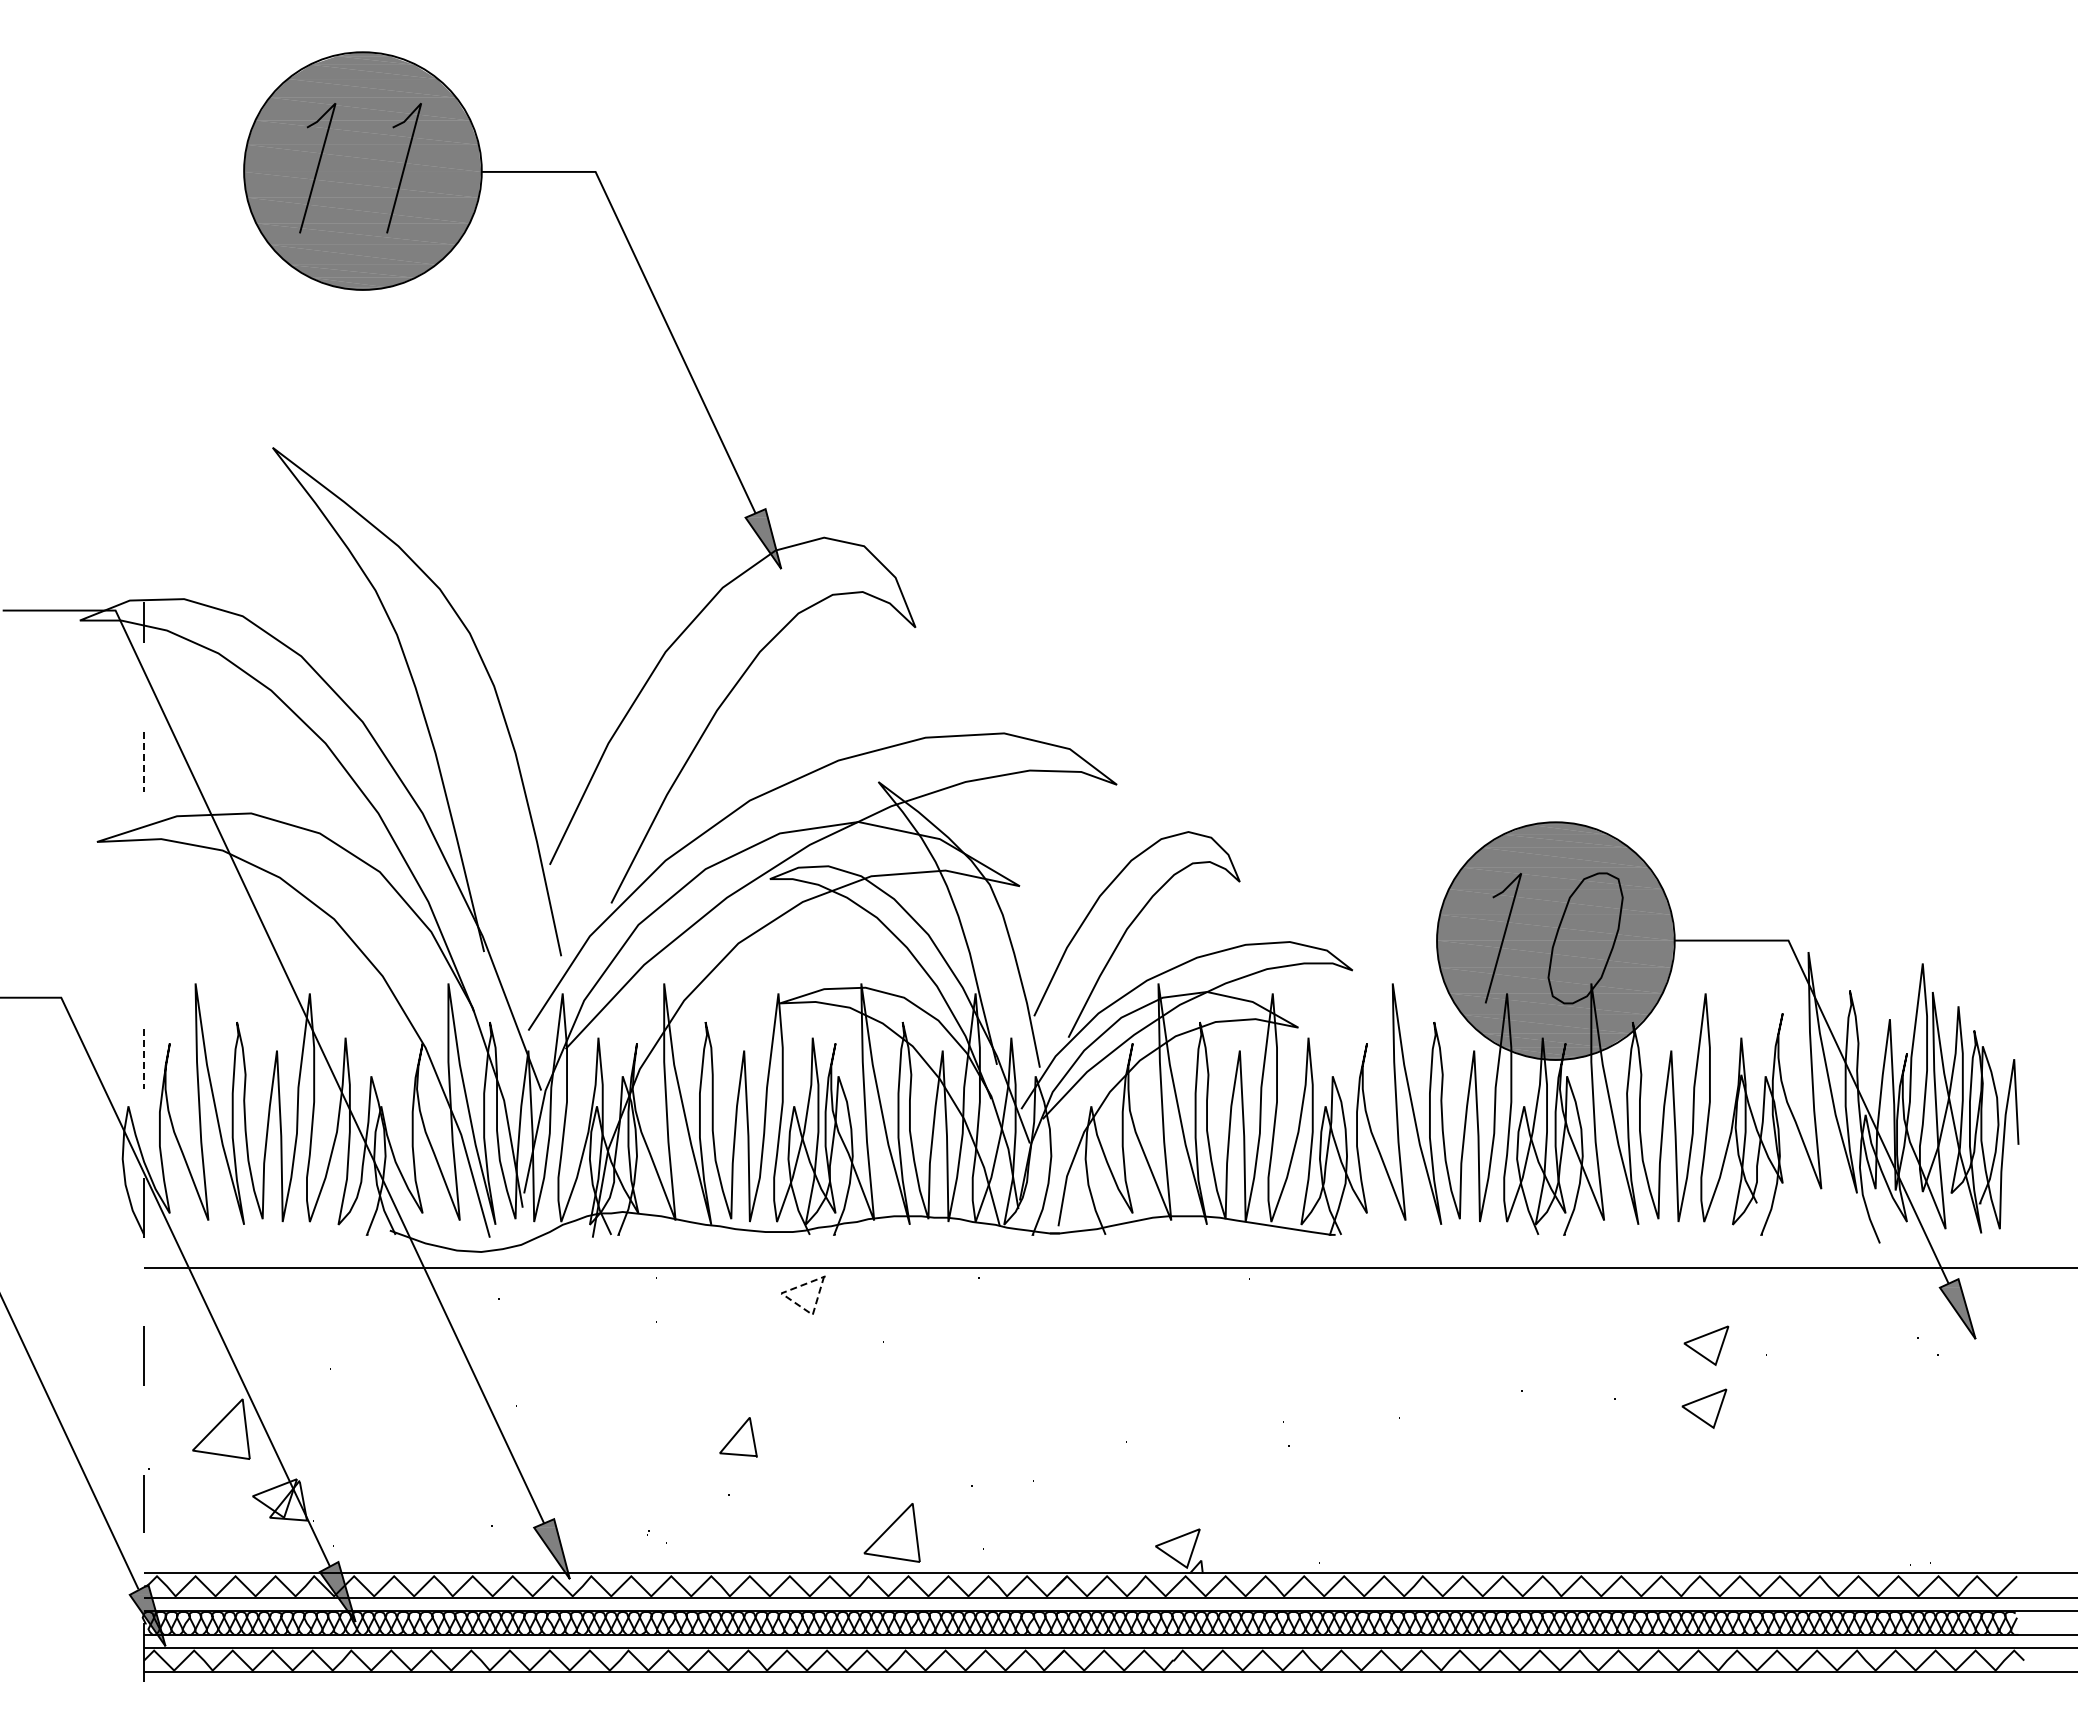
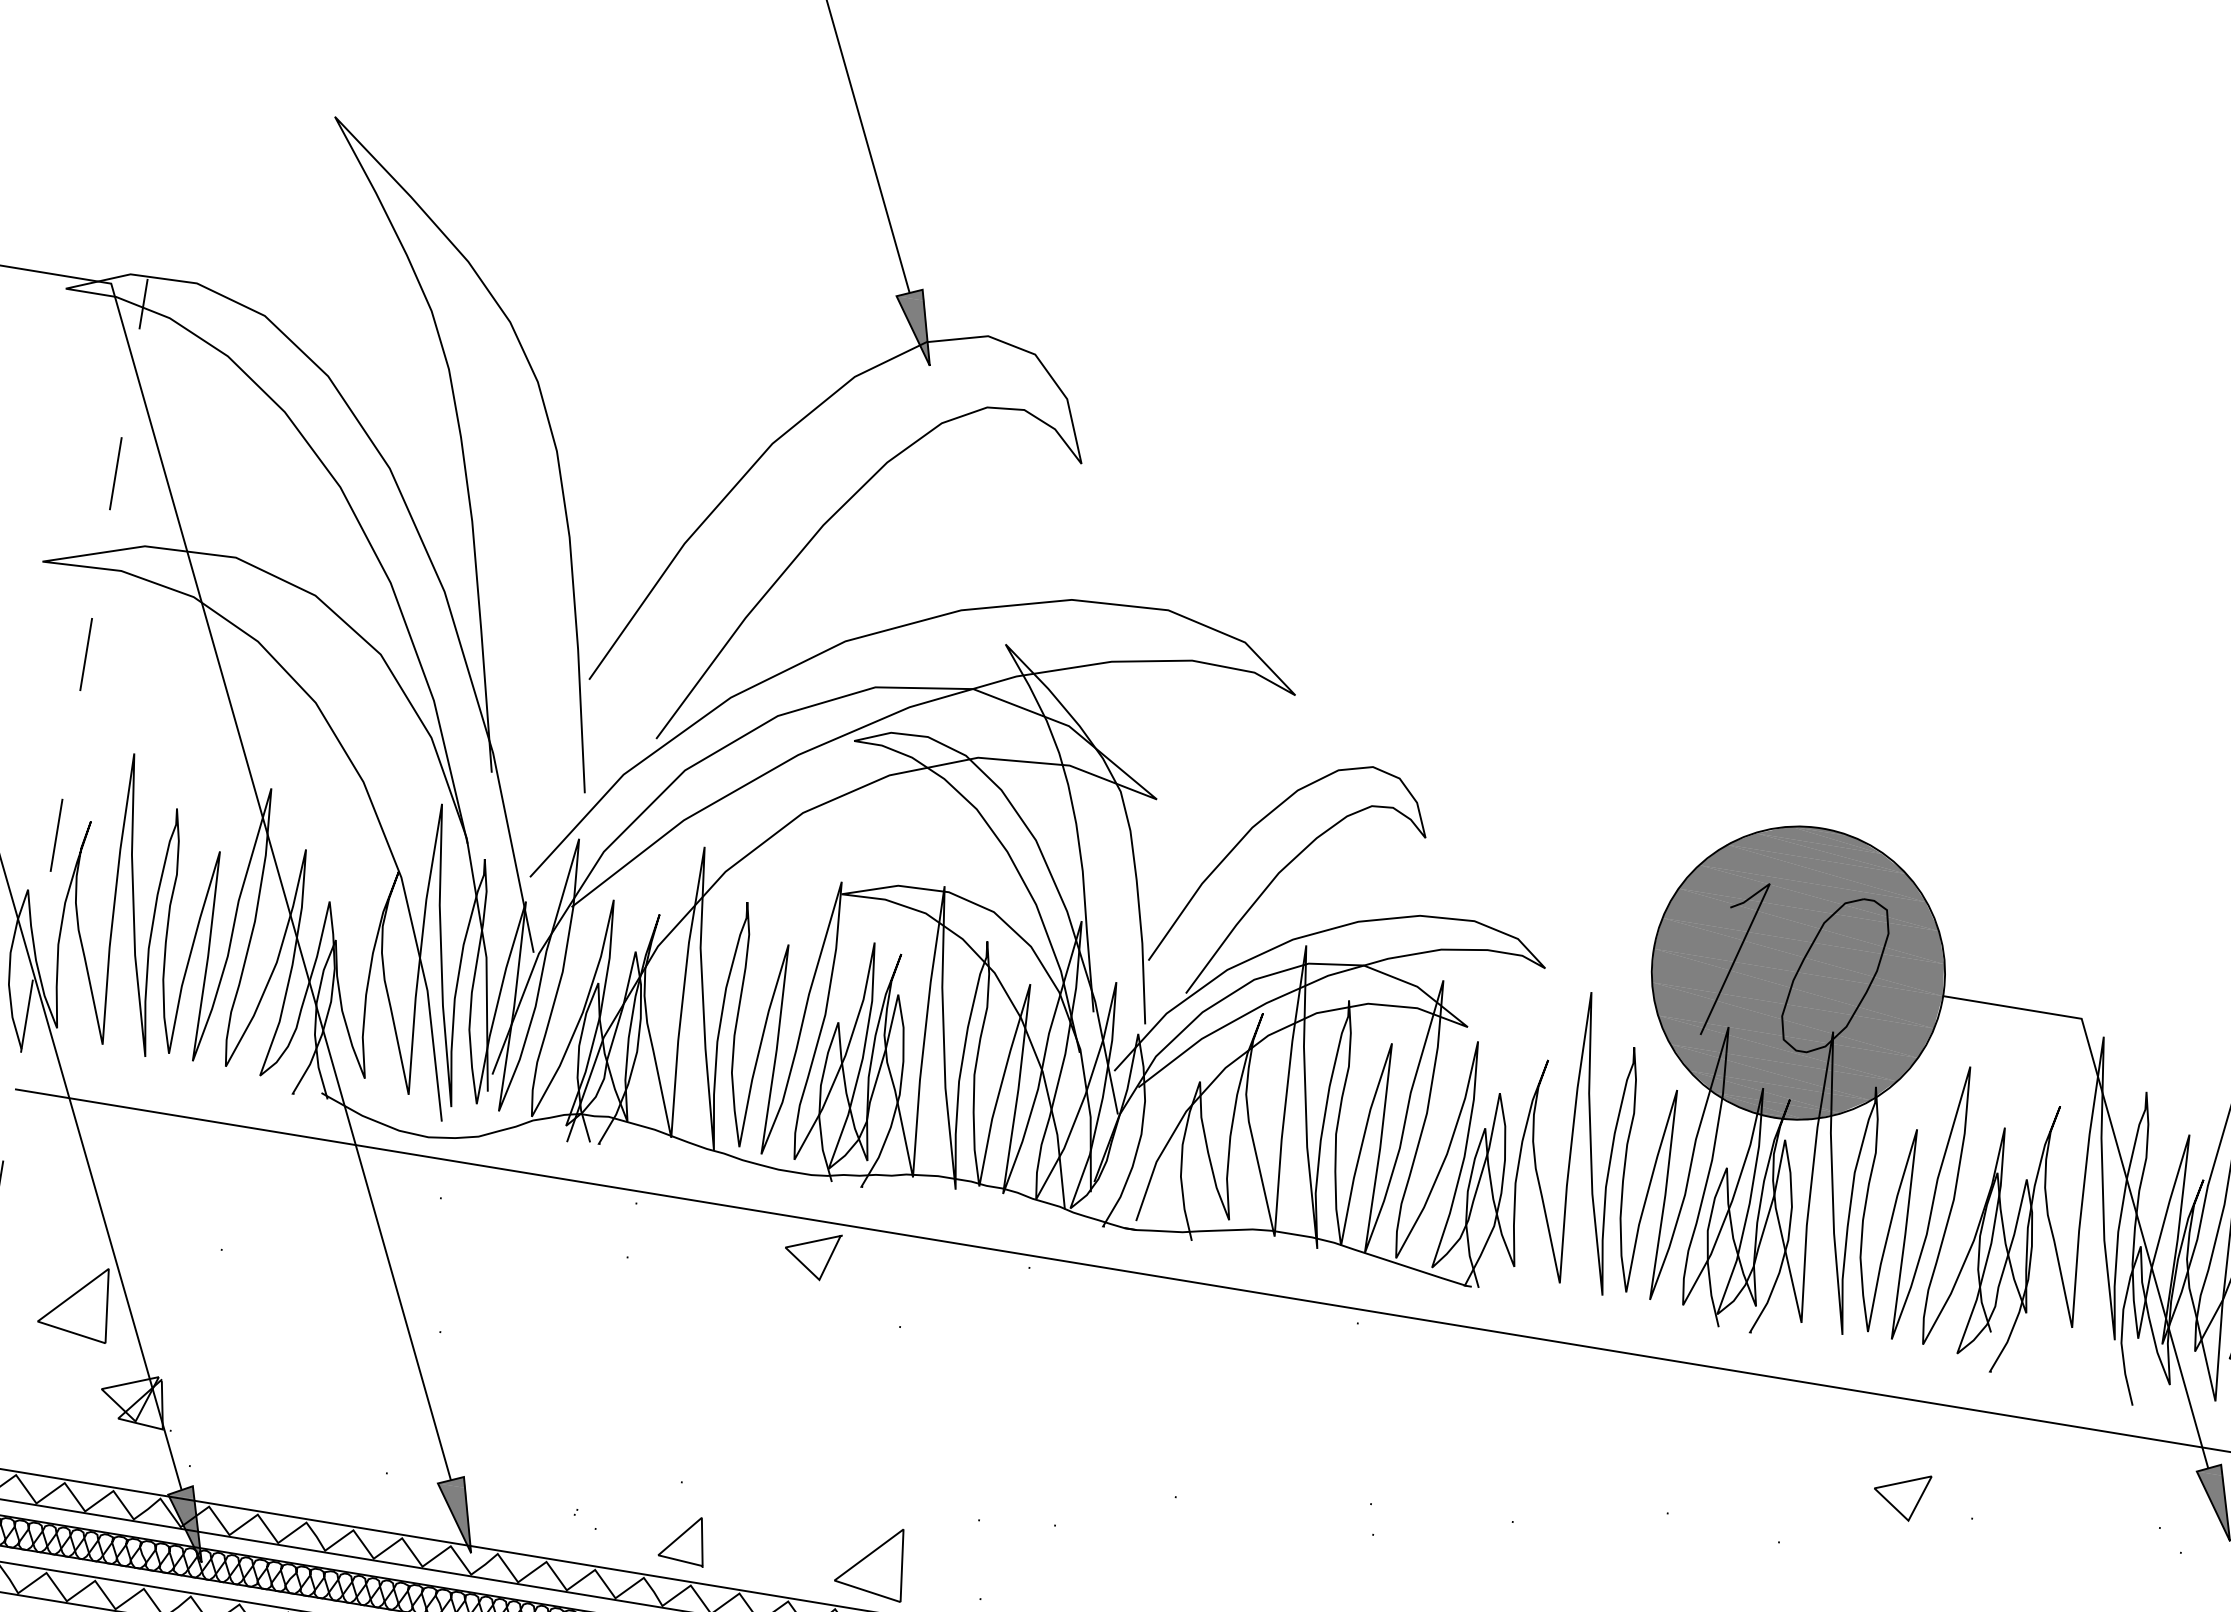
line: (144, 761) -> (116, 473), dashed -> solid
line: (143, 910) -> (85, 654), added
line: (144, 1059) -> (56, 835), dashed -> solid
line: (794, 1302) -> (799, 1261), dashed -> solid
part: (1704, 1408) -> (1886, 1571), removed
line: (736, 1435) -> (682, 1536), moved

